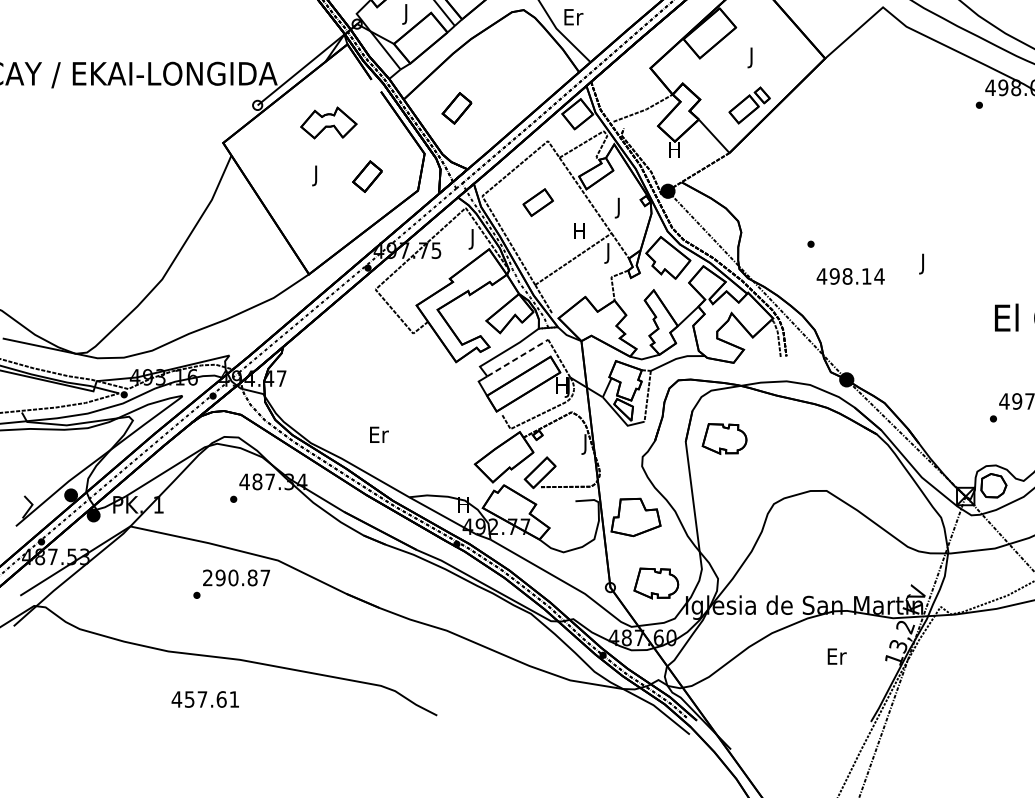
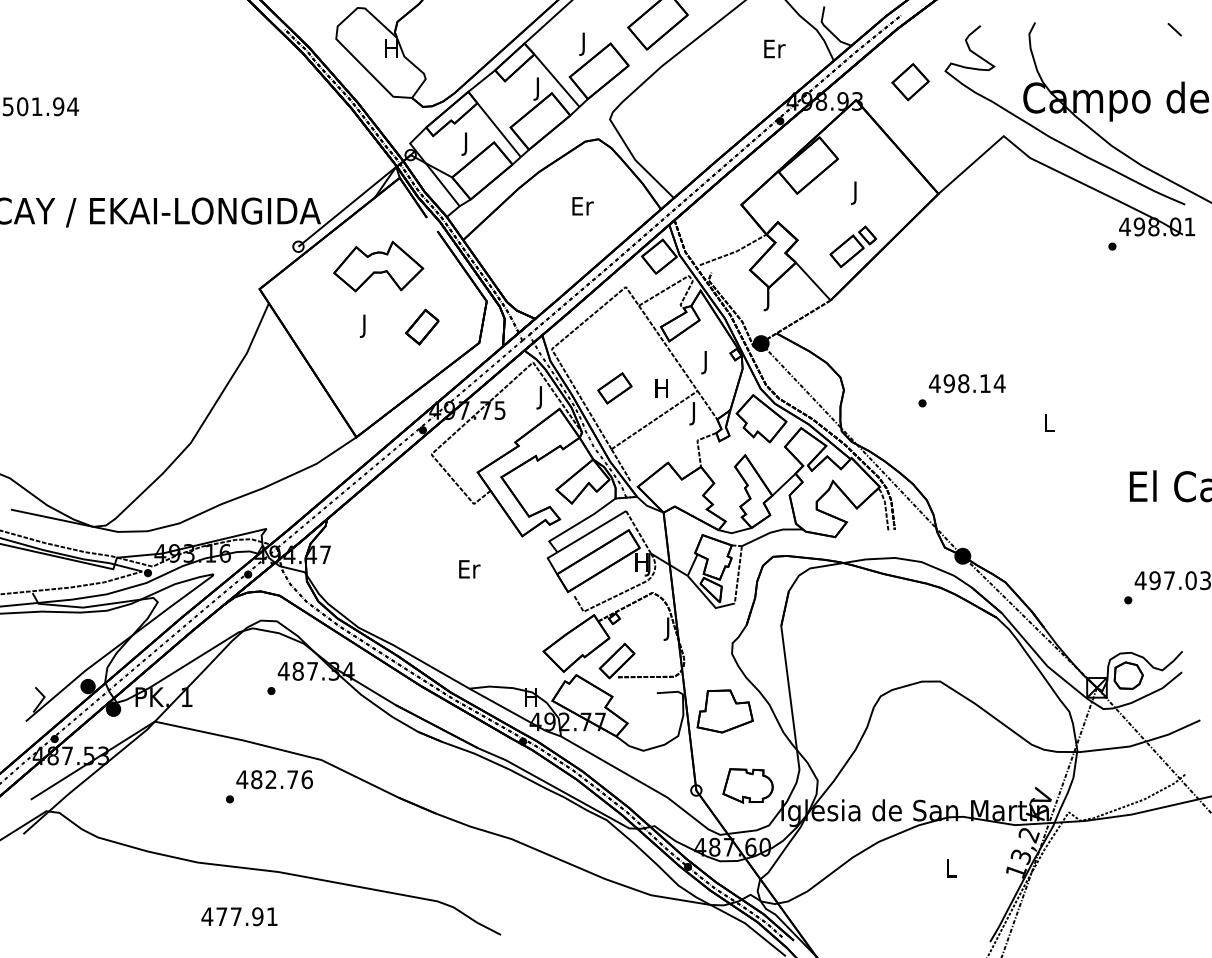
text: (573, 17) -> (582, 206), moved
part: (457, 107) -> (523, 249), removed
part: (328, 122) -> (378, 266), size x1.43
text: (673, 152) -> (767, 299), H -> J
part: (537, 202) -> (614, 388), moved
text: (923, 263) -> (1049, 425), J -> L
text: (850, 276) -> (966, 383), moved
line: (518, 357) -> (592, 531), dashed -> solid
text: (379, 435) -> (469, 569), moved
part: (724, 438) -> (824, 622), removed
text: (236, 577) -> (274, 779), 290.87 -> 482.76
text: (836, 656) -> (951, 868), Er -> L
text: (205, 699) -> (239, 916), 457.61 -> 477.91

